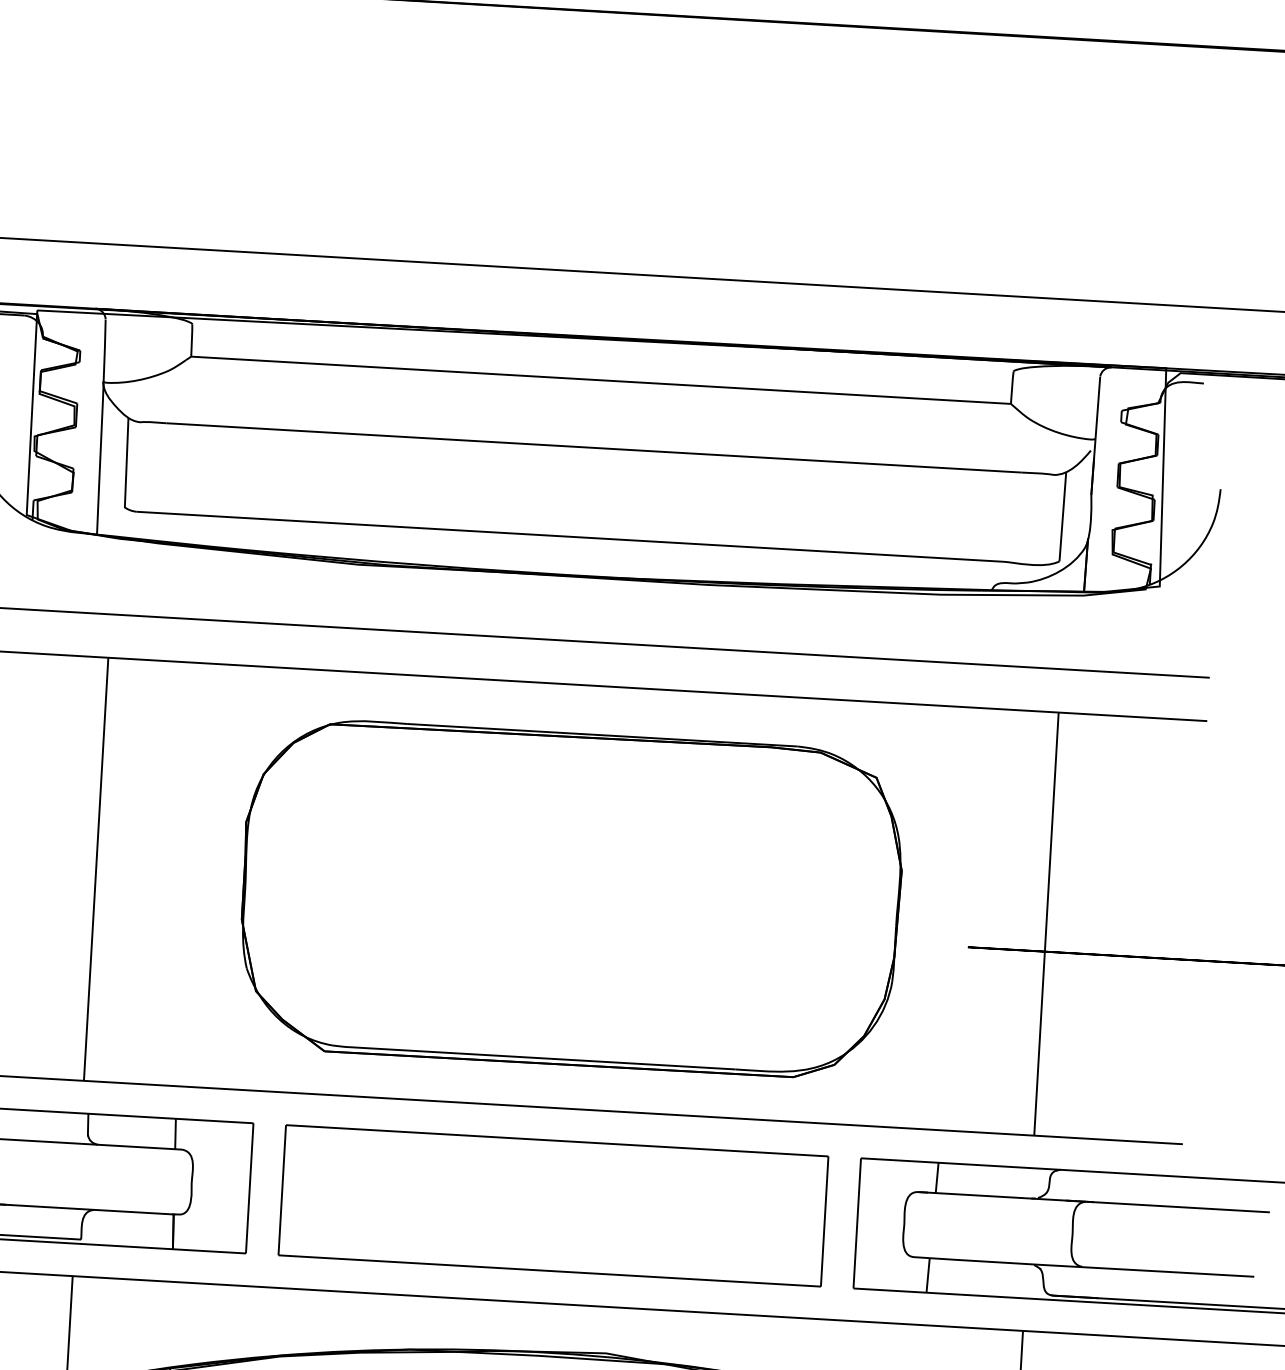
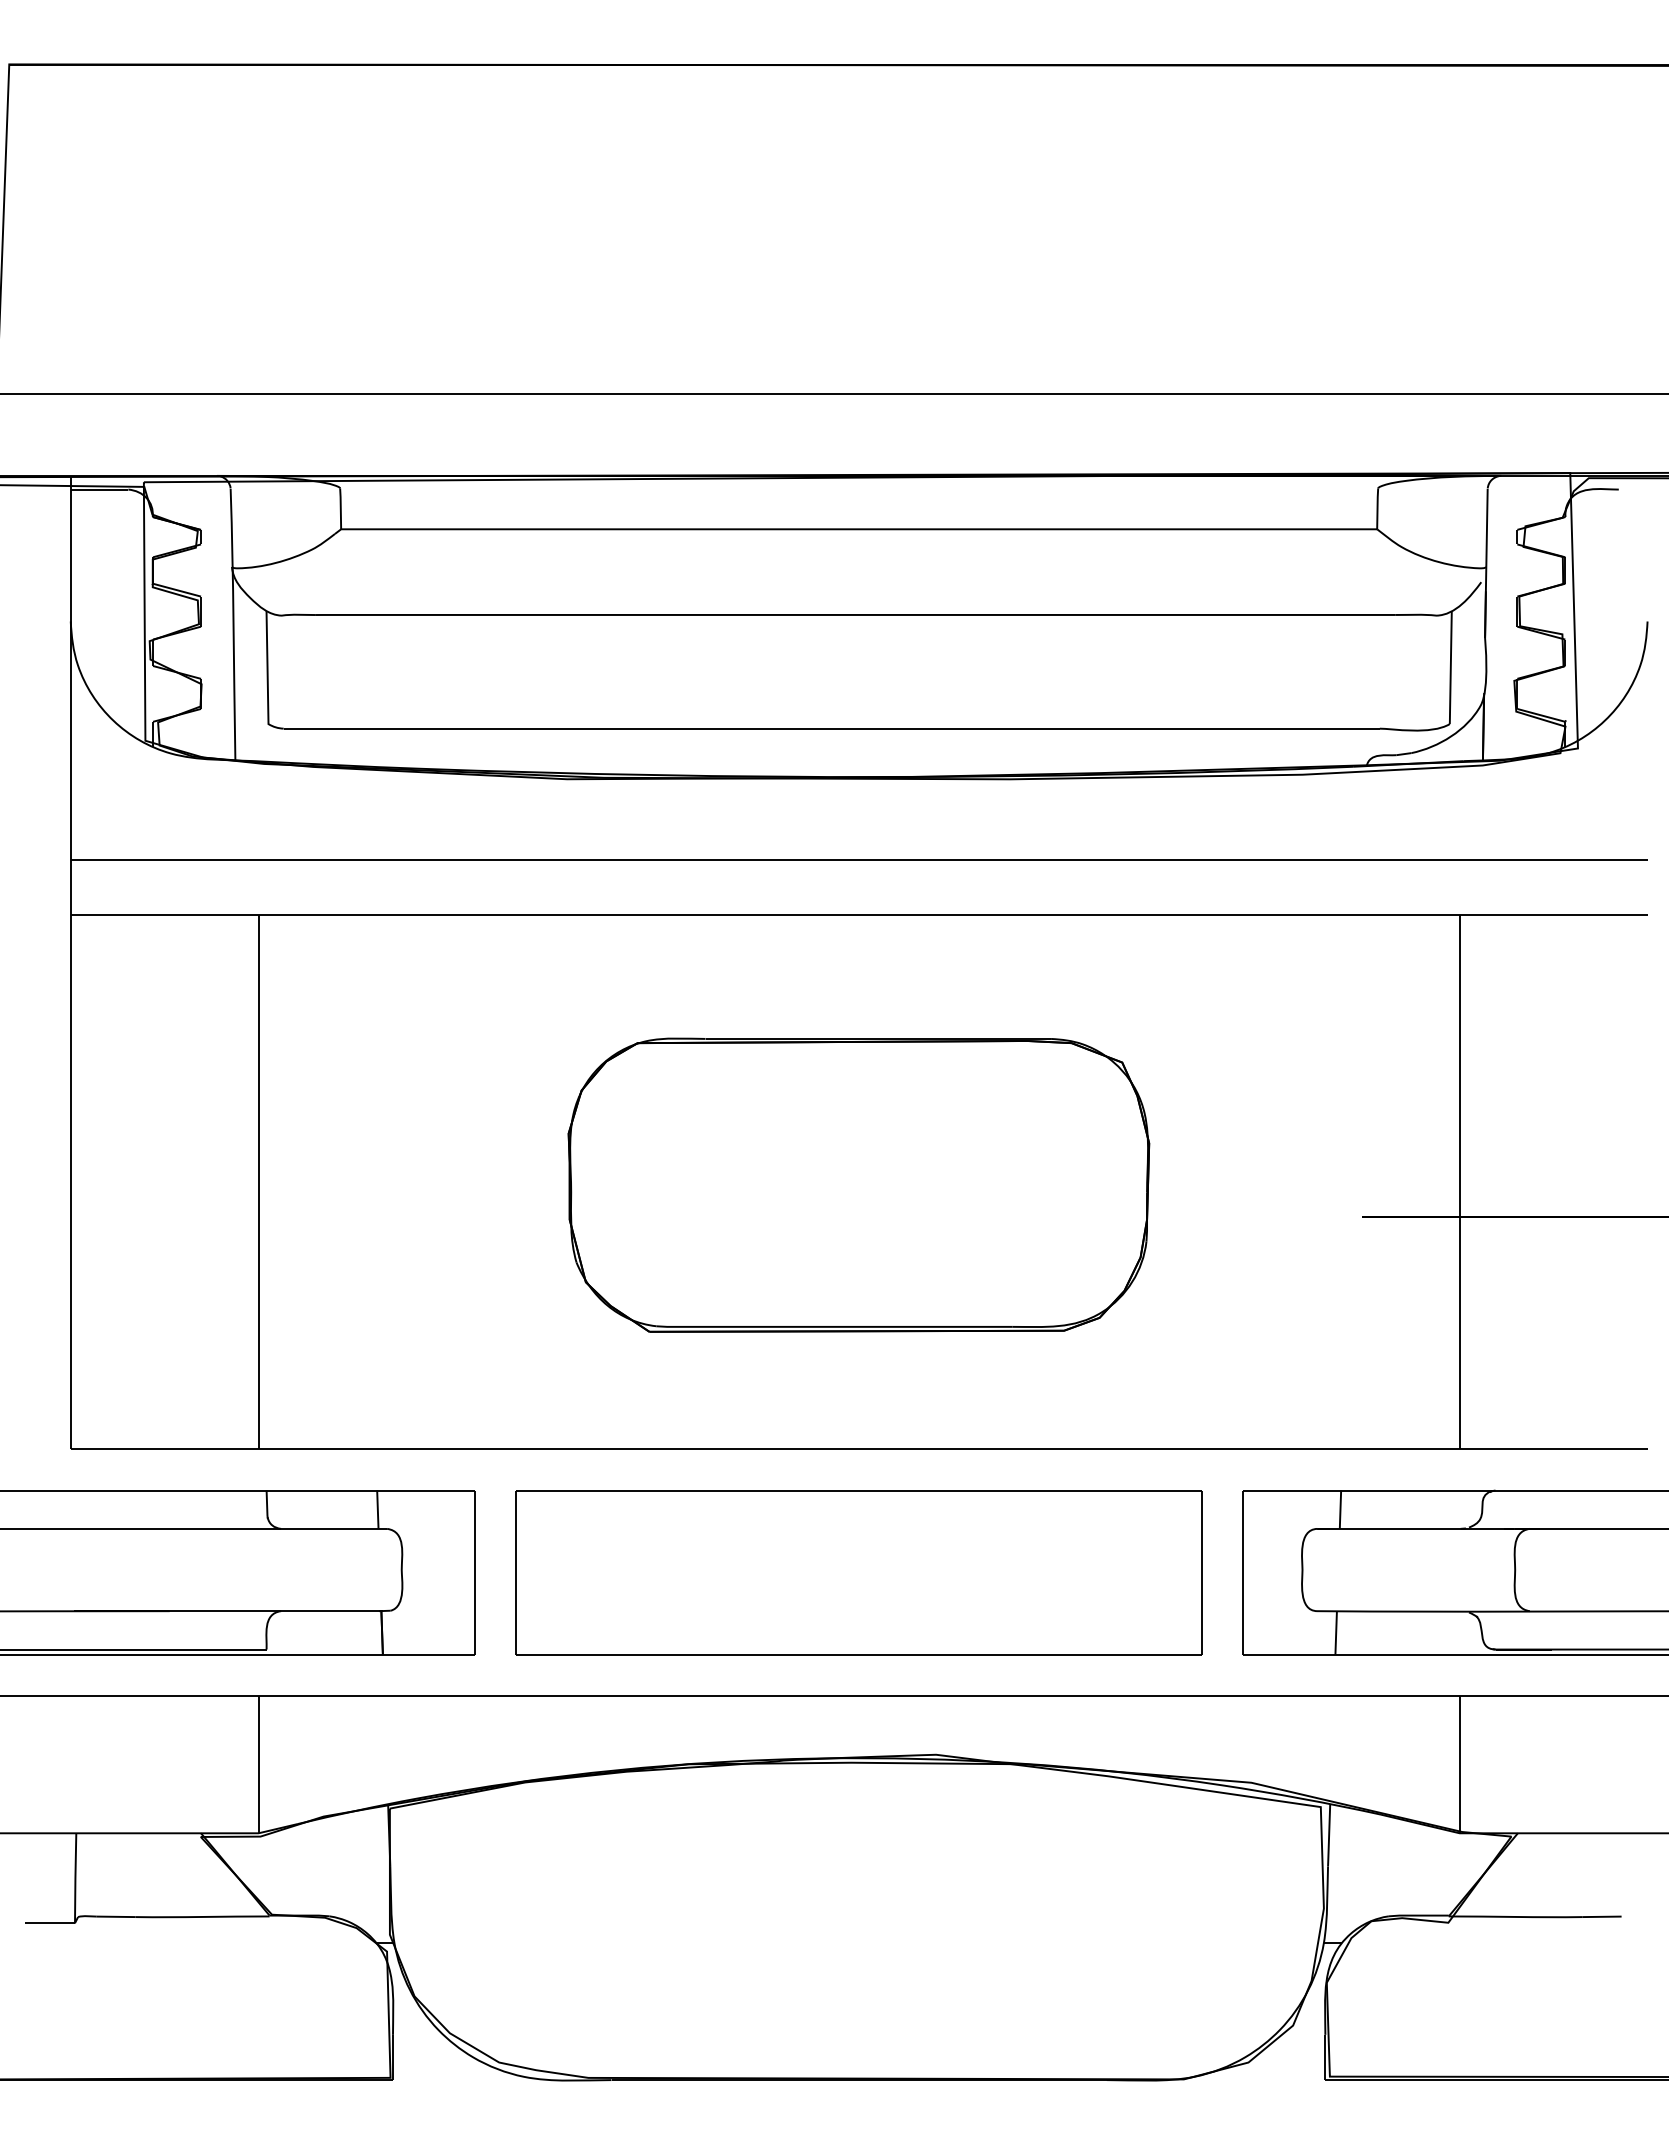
part: (570, 898) -> (858, 1184), size x0.7

